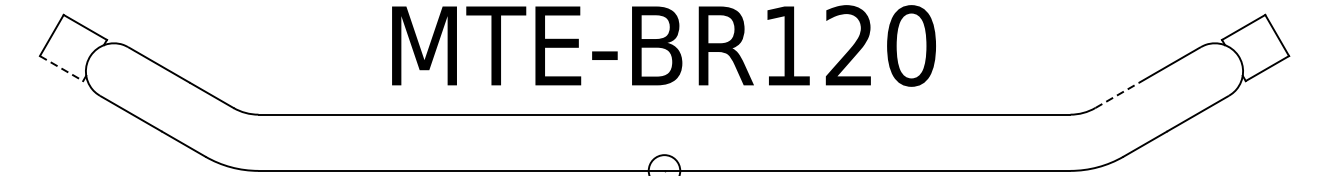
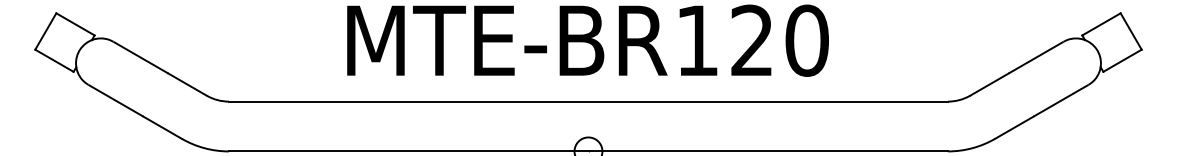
line: (61, 69) -> (54, 61), dashed -> solid
line: (1117, 95) -> (989, 84), dashed -> solid

